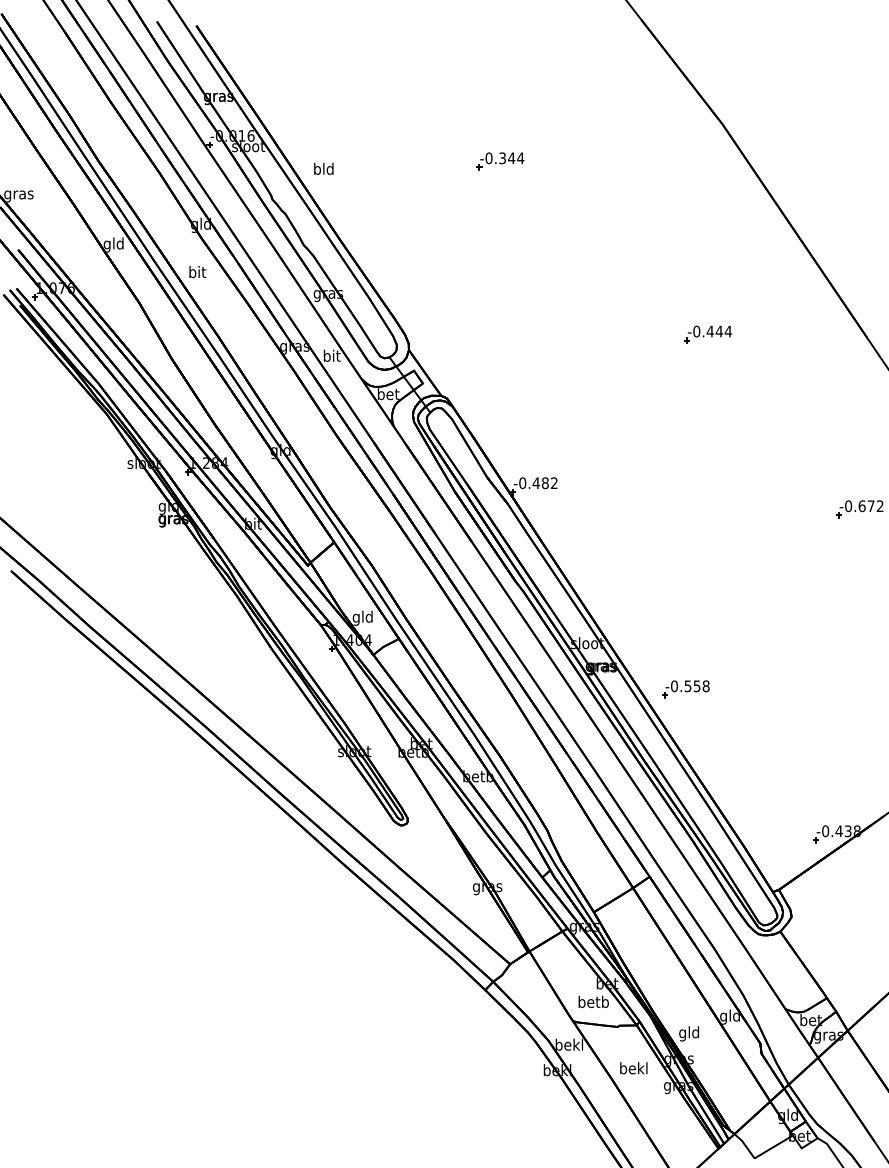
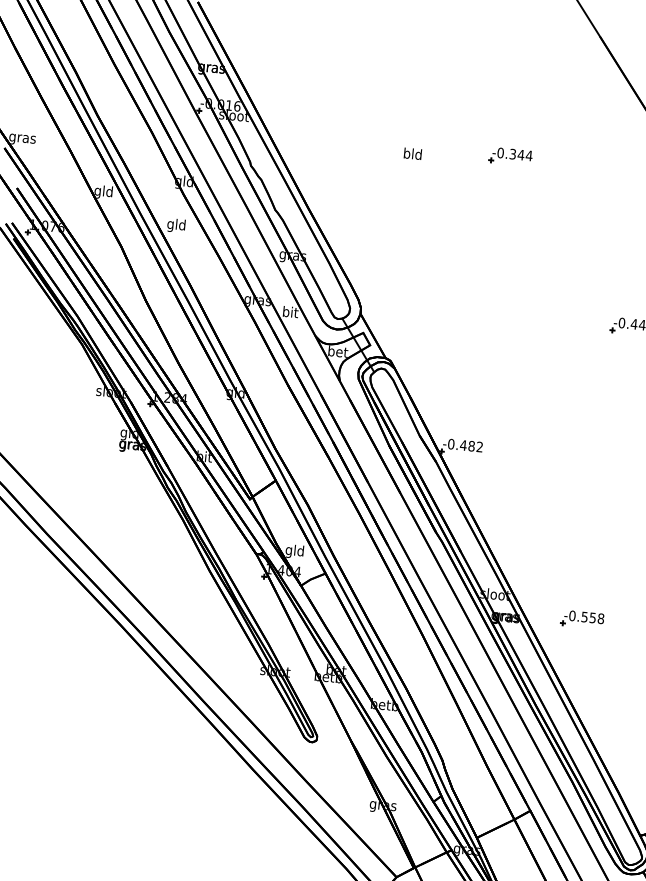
part: (500, 161) -> (510, 156), moved
text: (323, 168) -> (412, 153), moved
text: (197, 273) -> (176, 225), bit -> gld
part: (685, 689) -> (582, 619), moved

